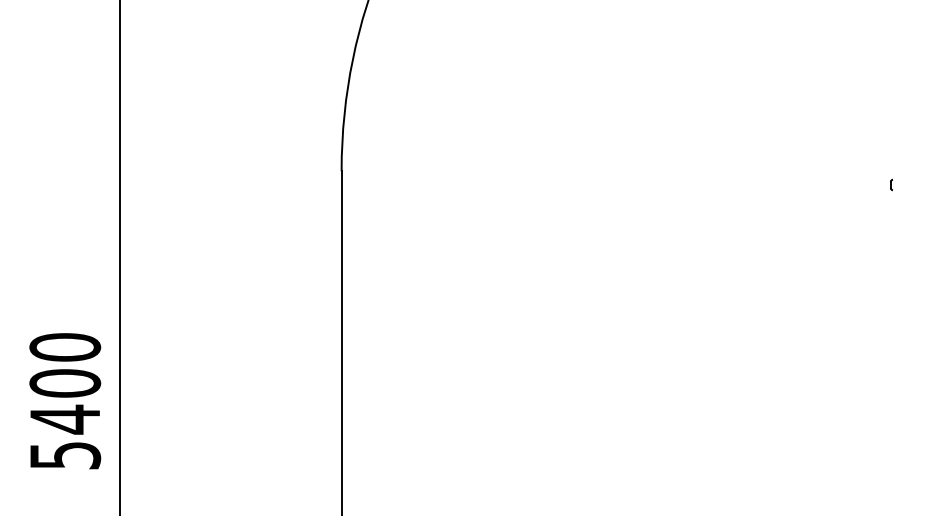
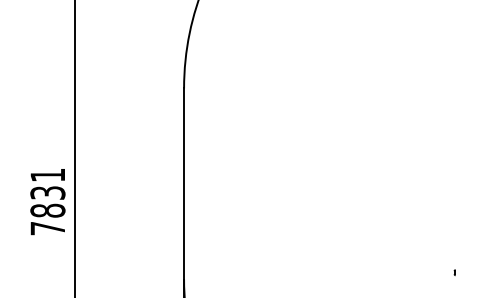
part: (890, 183) -> (454, 94), removed
text: (64, 400) -> (47, 201), 5400 -> 7831

